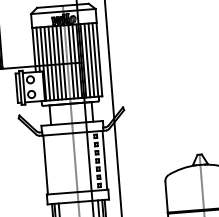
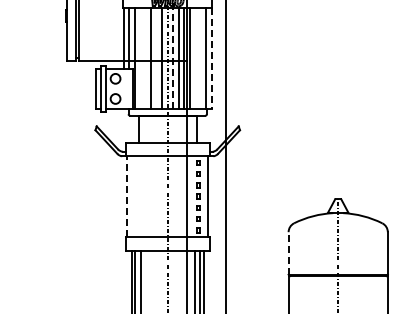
line: (87, 60) -> (195, 58), removed
line: (91, 60) -> (200, 58), removed
line: (99, 60) -> (211, 59), solid -> dashed
line: (71, 61) -> (173, 58), solid -> dashed
line: (59, 62) -> (156, 58), removed
line: (47, 63) -> (140, 58), removed
line: (51, 63) -> (145, 58), removed
line: (45, 164) -> (127, 196), solid -> dashed
line: (166, 196) -> (288, 252), solid -> dashed

